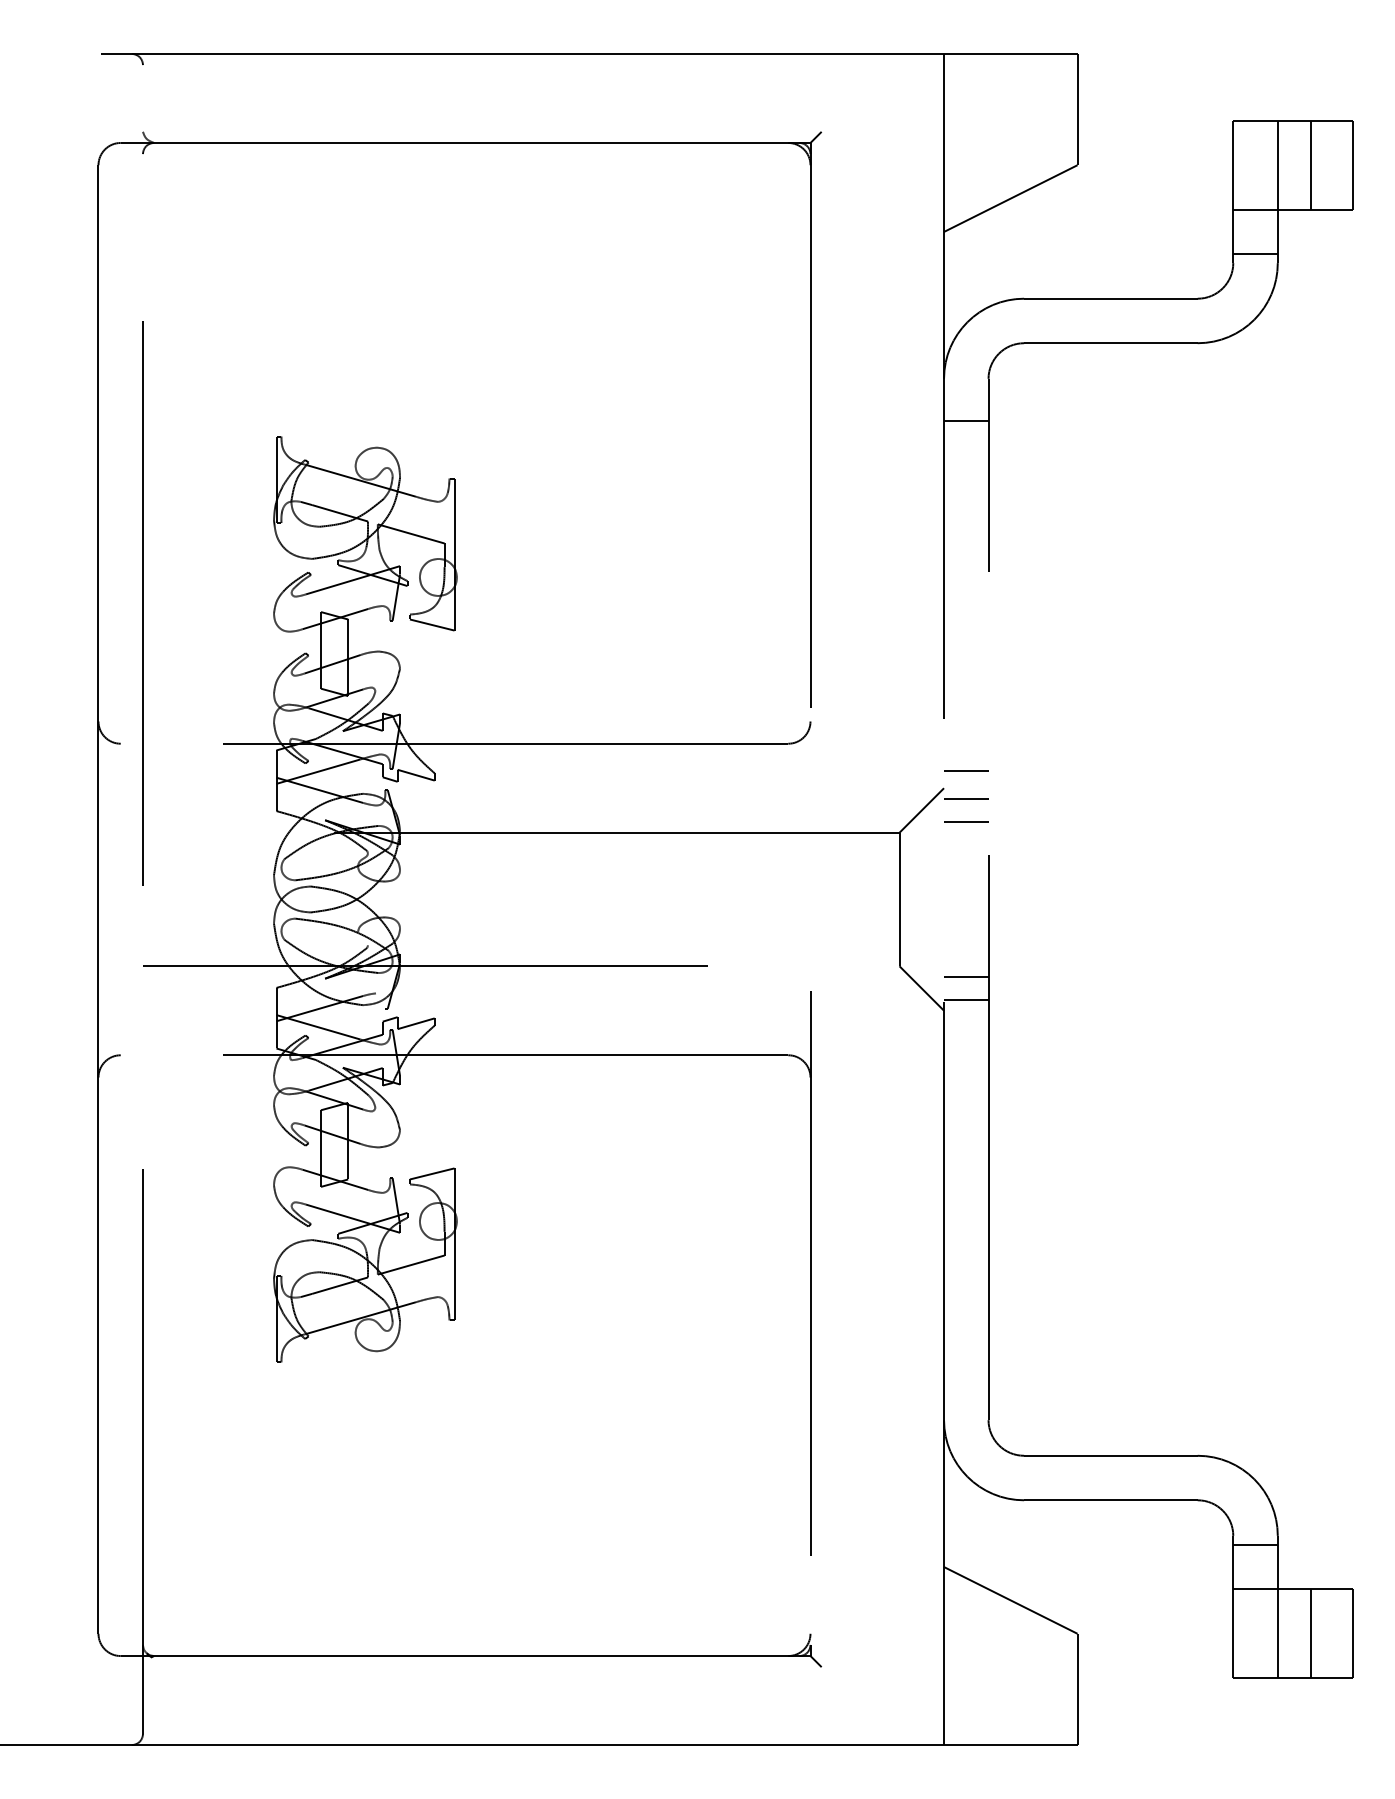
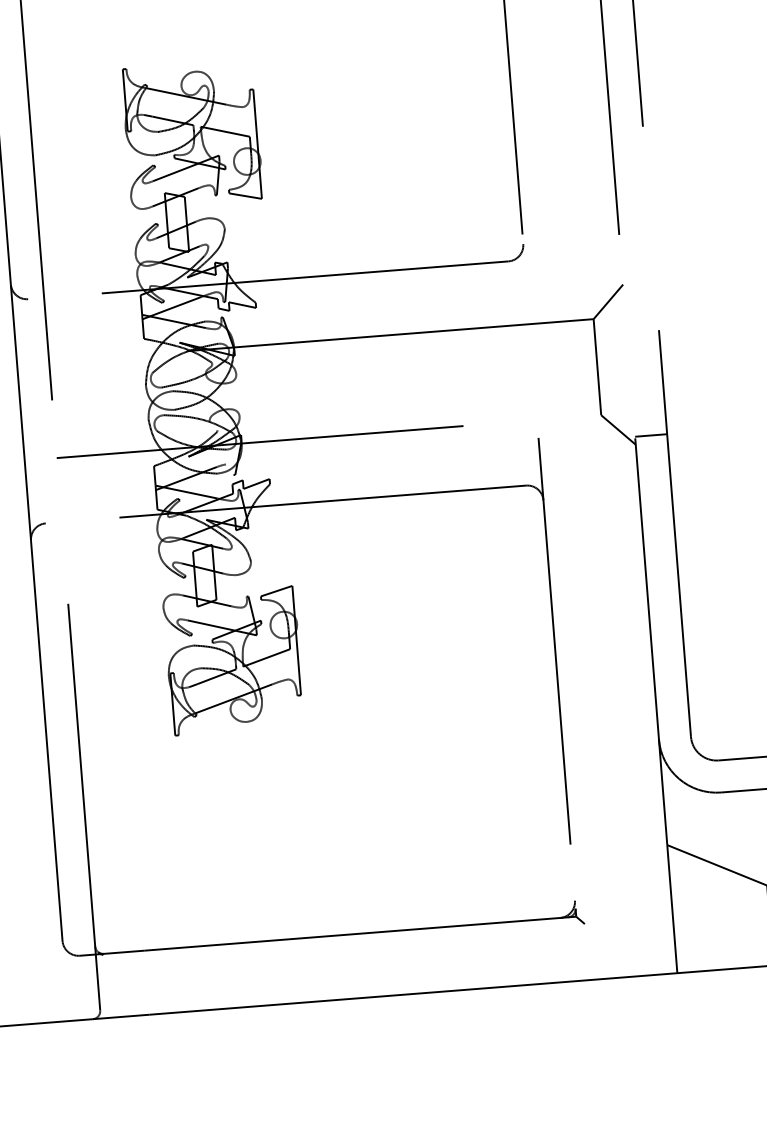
line: (966, 421) -> (618, 19), removed
line: (966, 770) -> (638, 270), removed
line: (966, 799) -> (639, 291), removed
line: (966, 821) -> (641, 307), removed
line: (966, 977) -> (650, 419), removed

